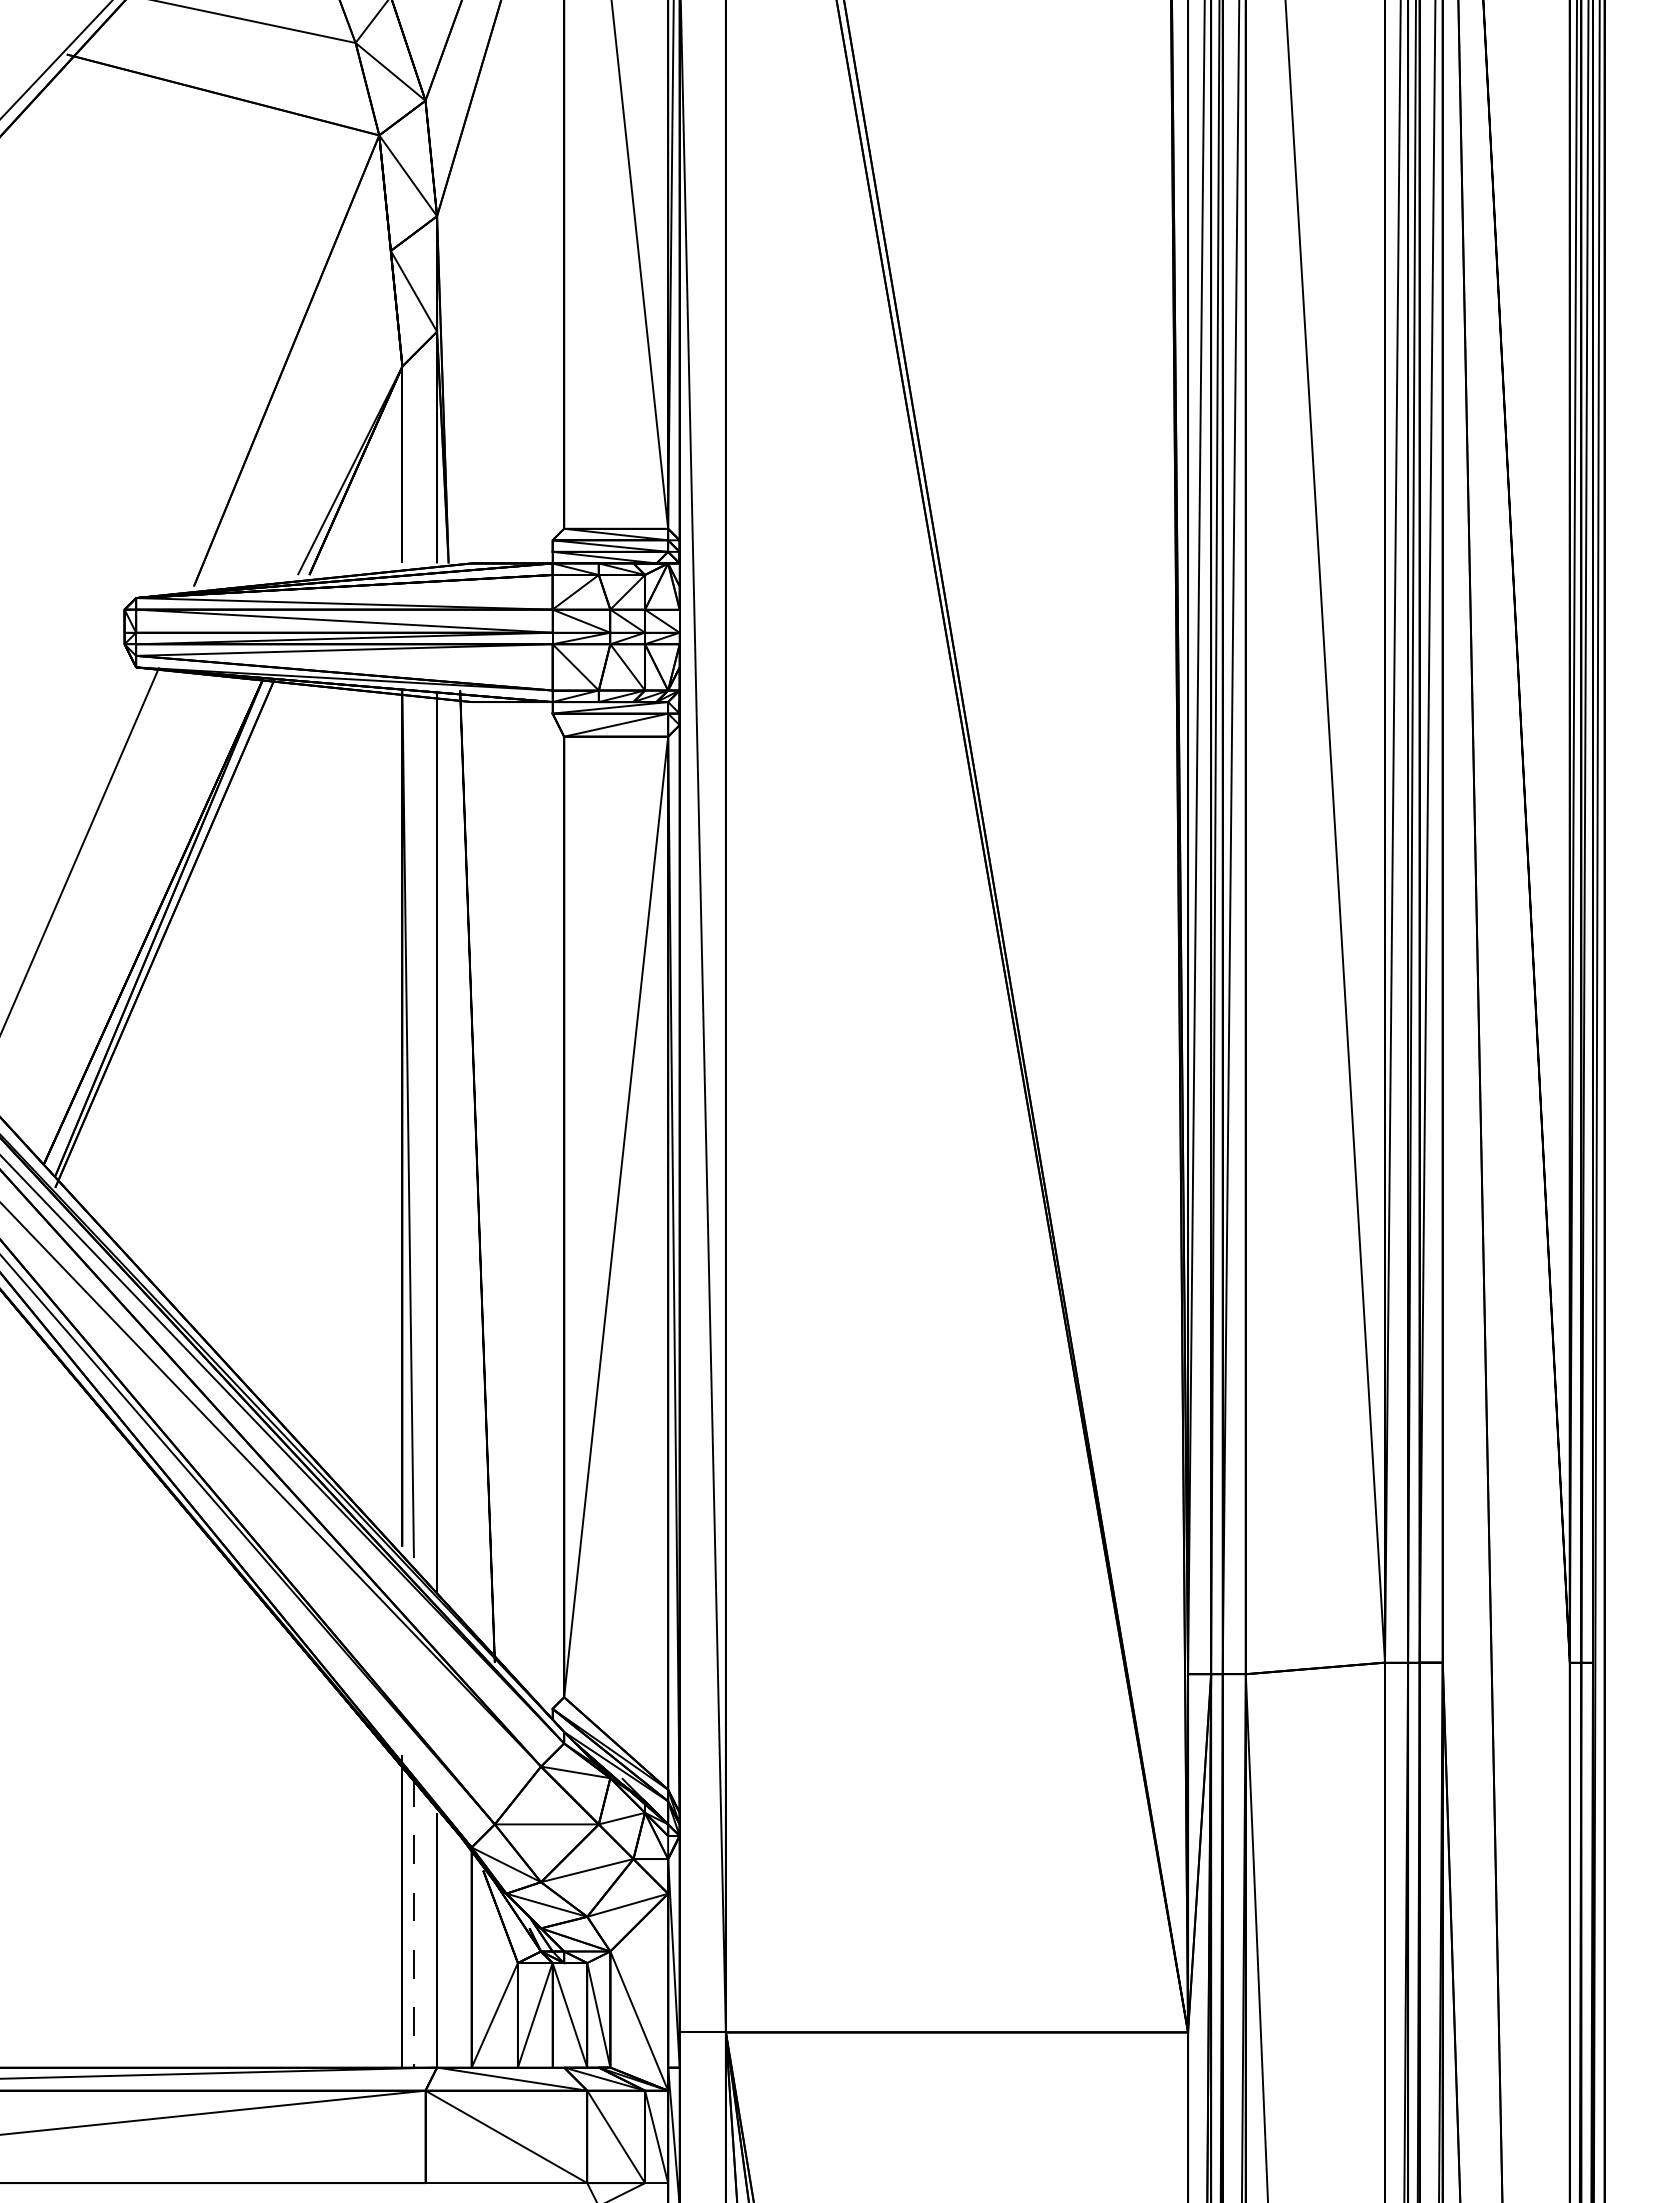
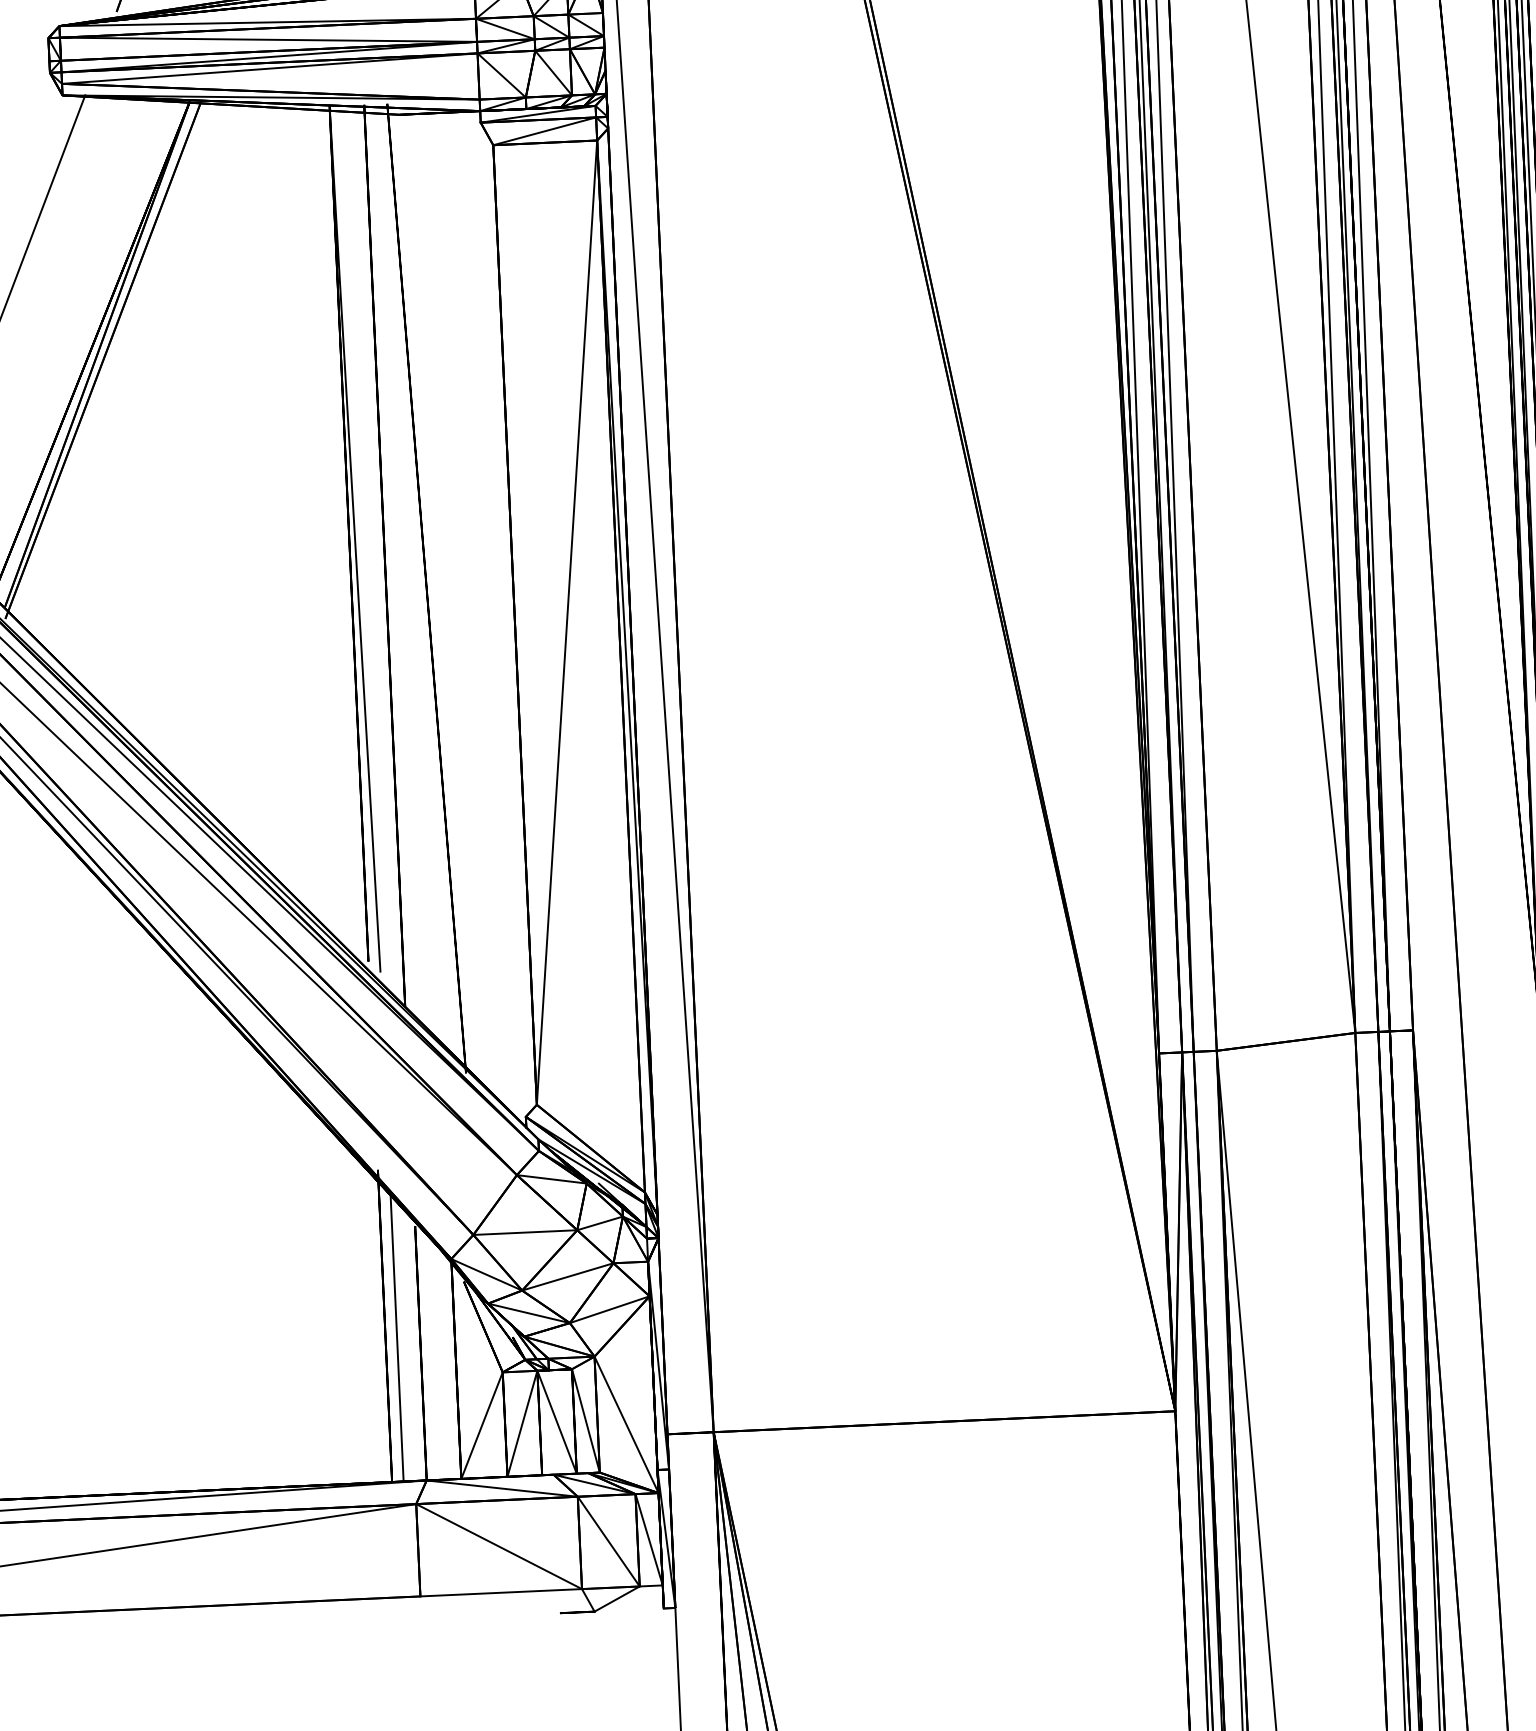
line: (413, 1922) -> (396, 1336), dashed -> solid

